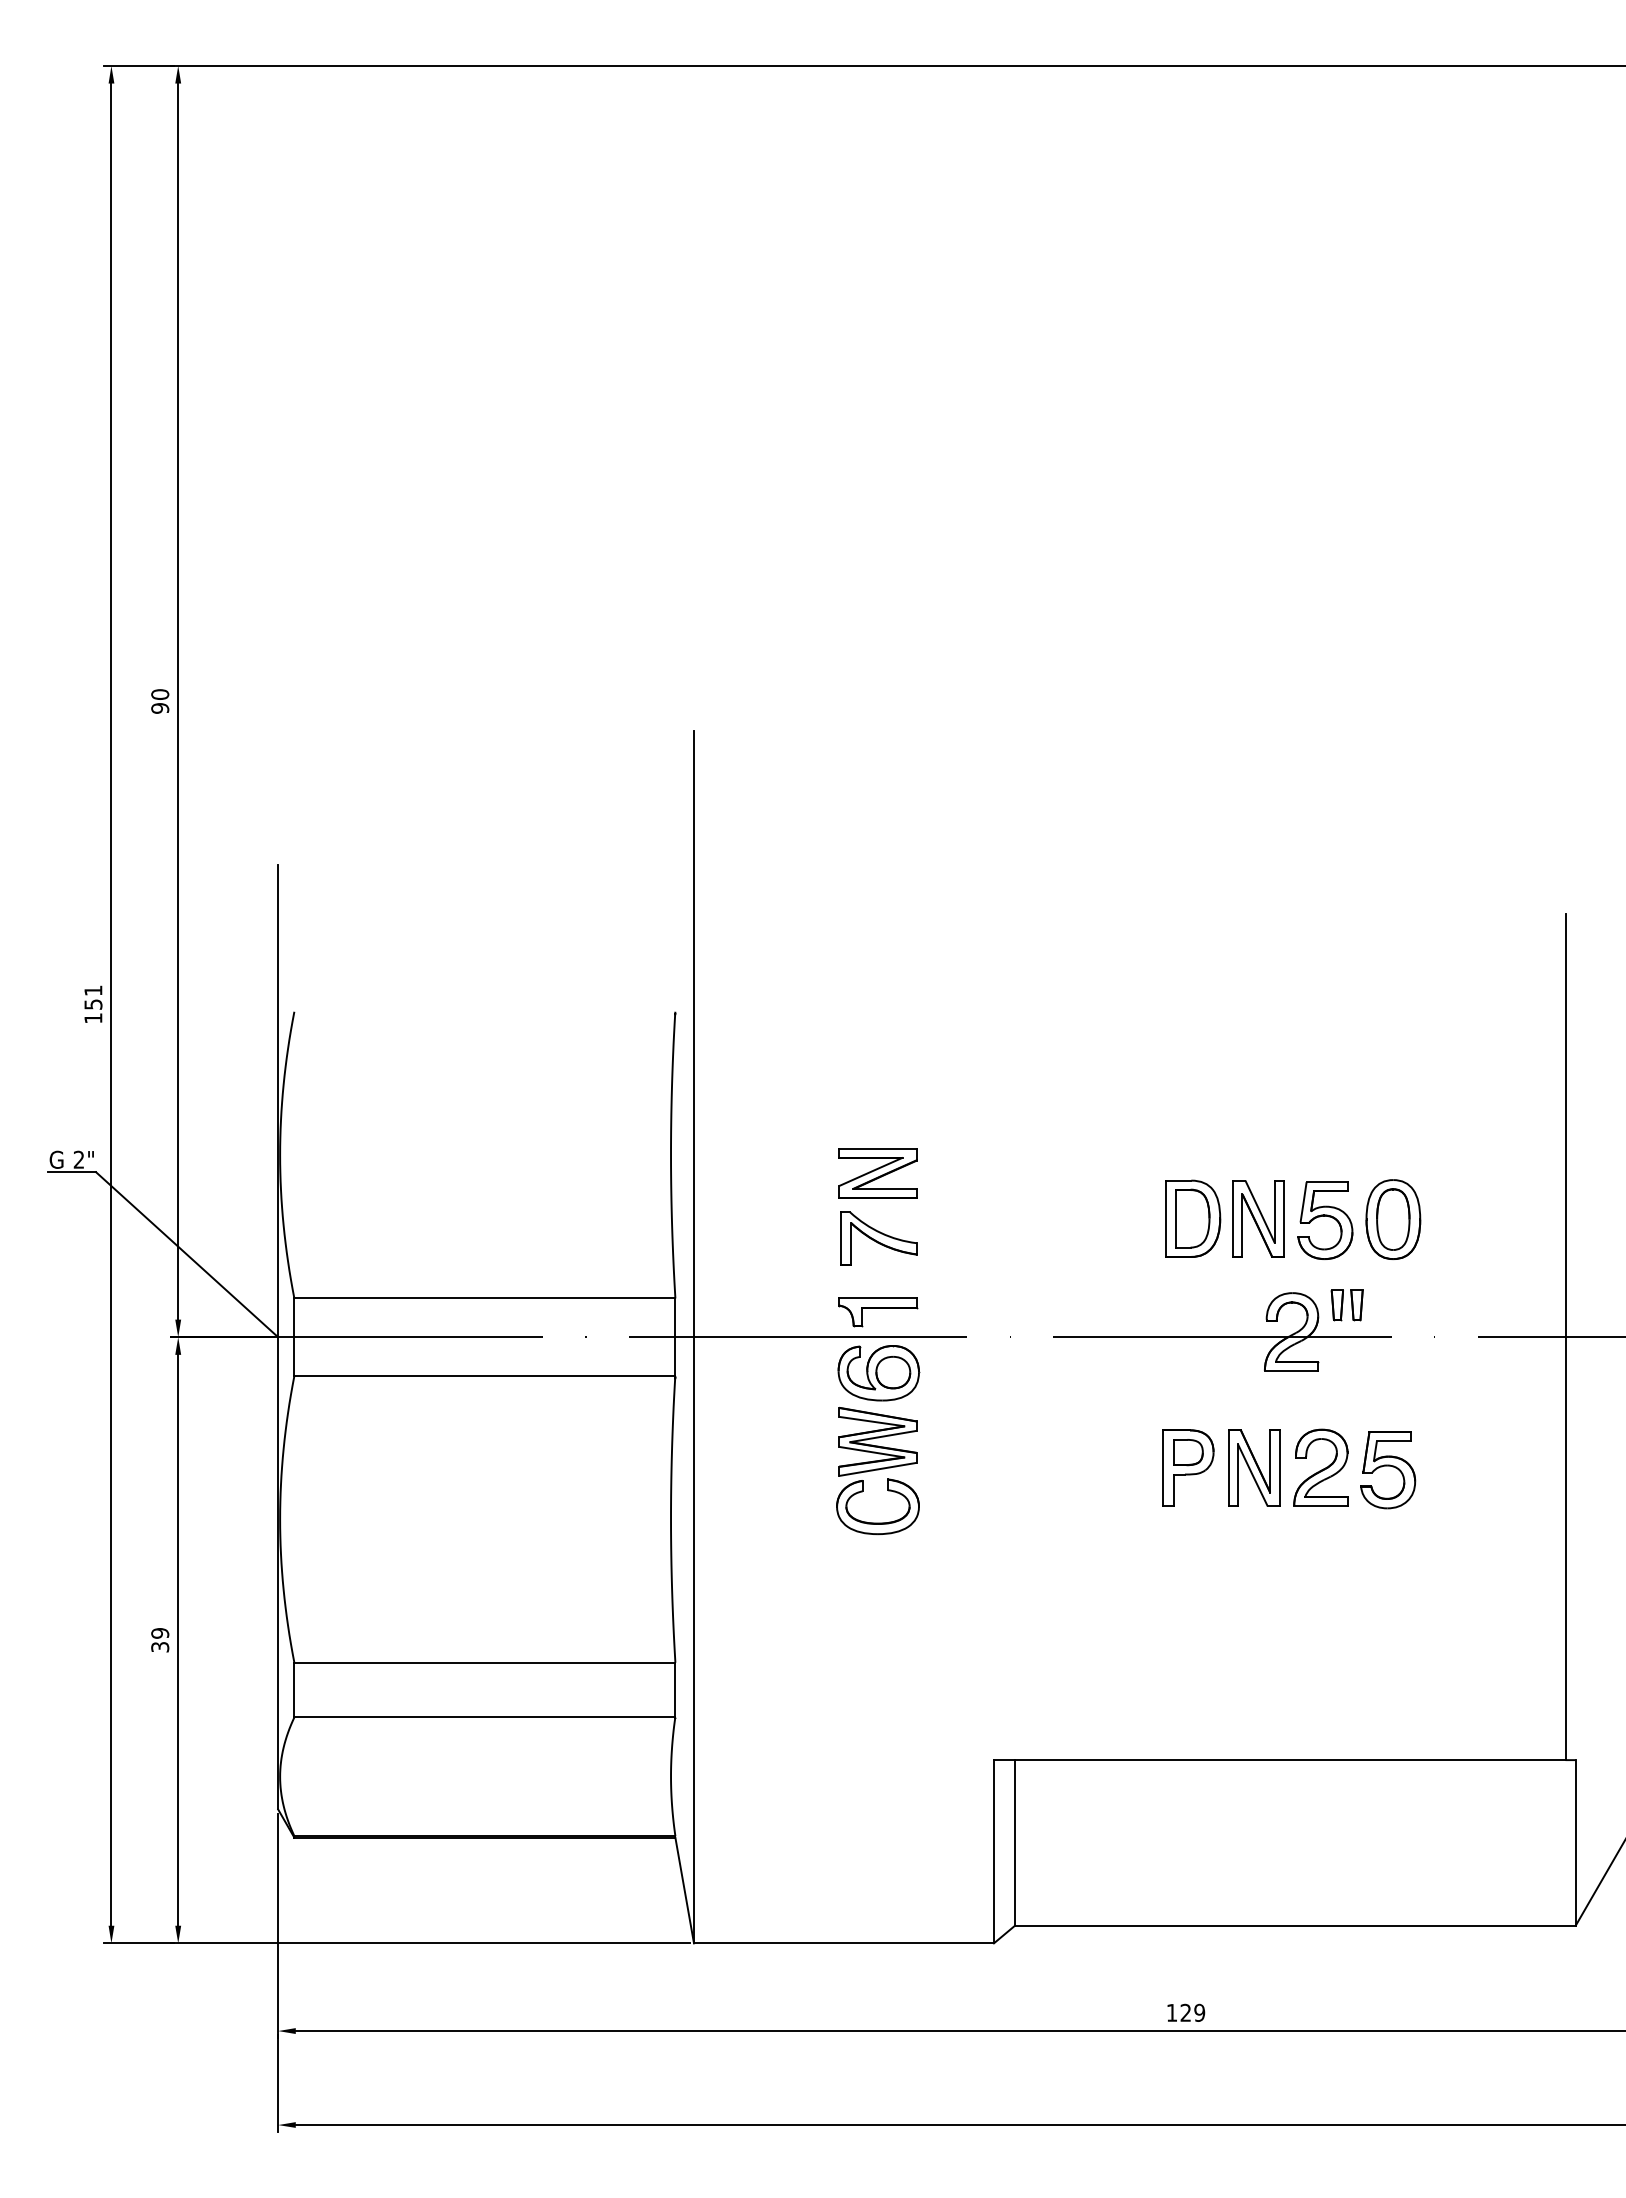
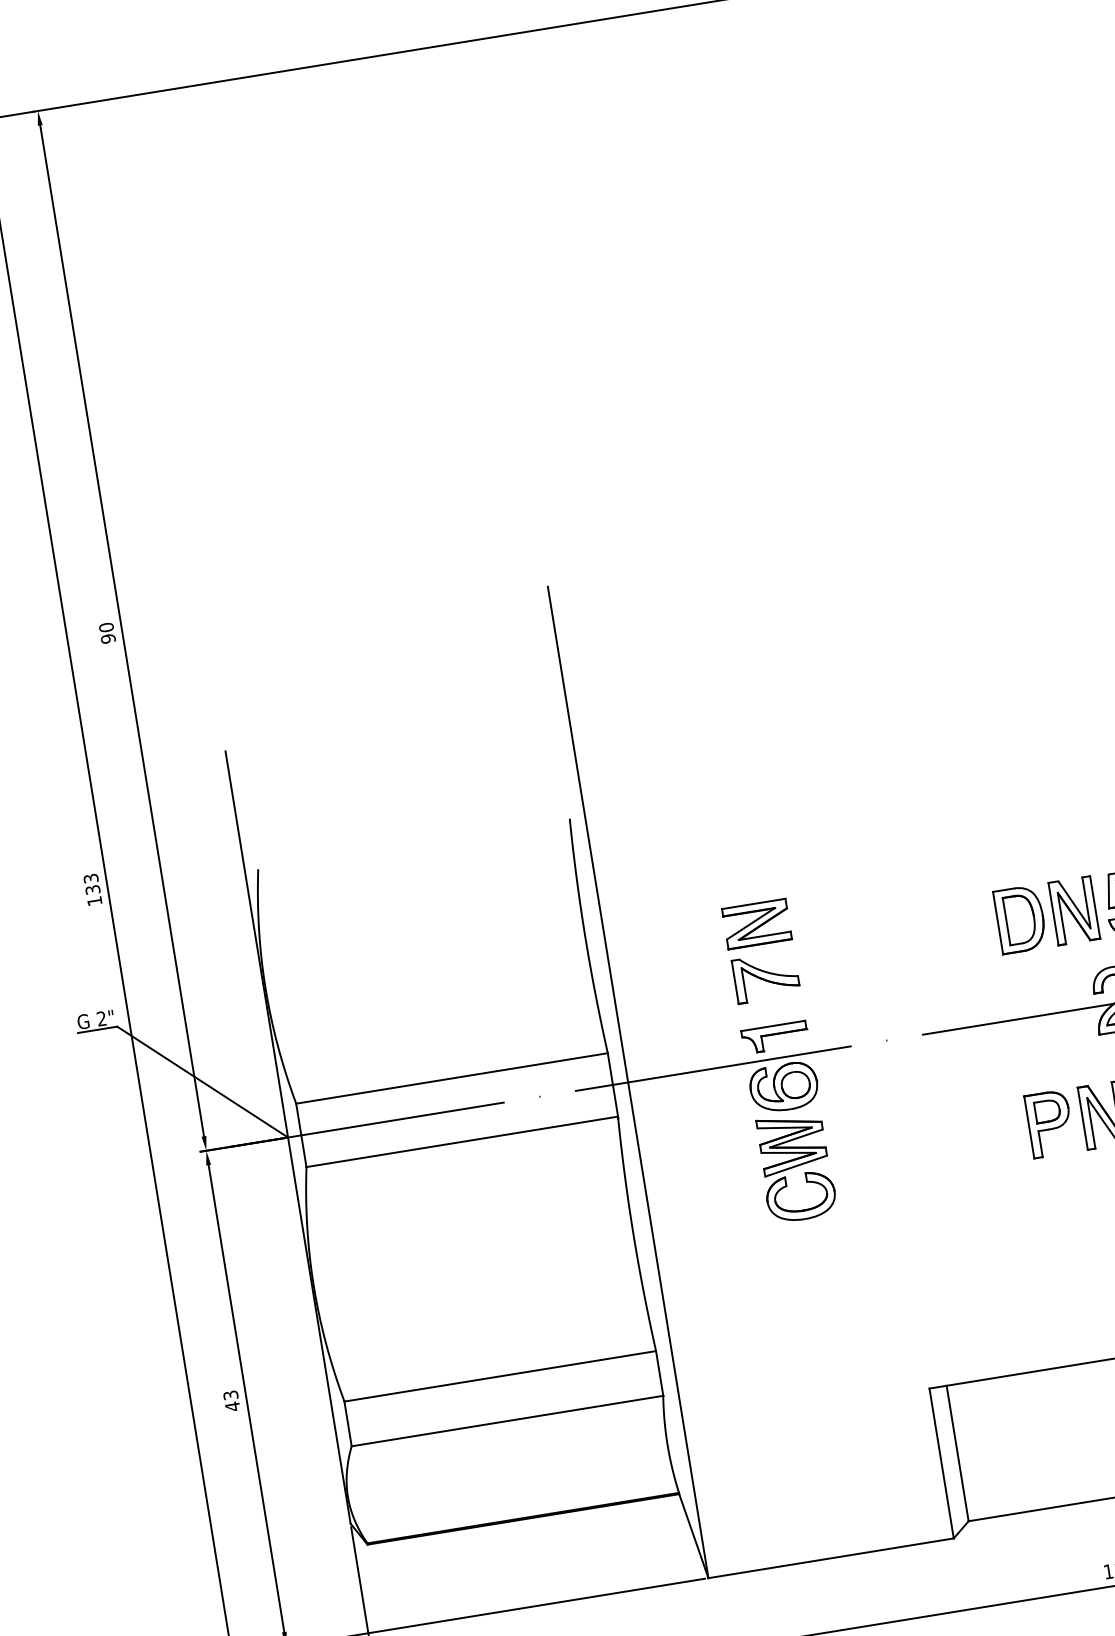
text: (93, 997) -> (92, 884), 151 -> 133
text: (160, 1640) -> (232, 1401), 39 -> 43

